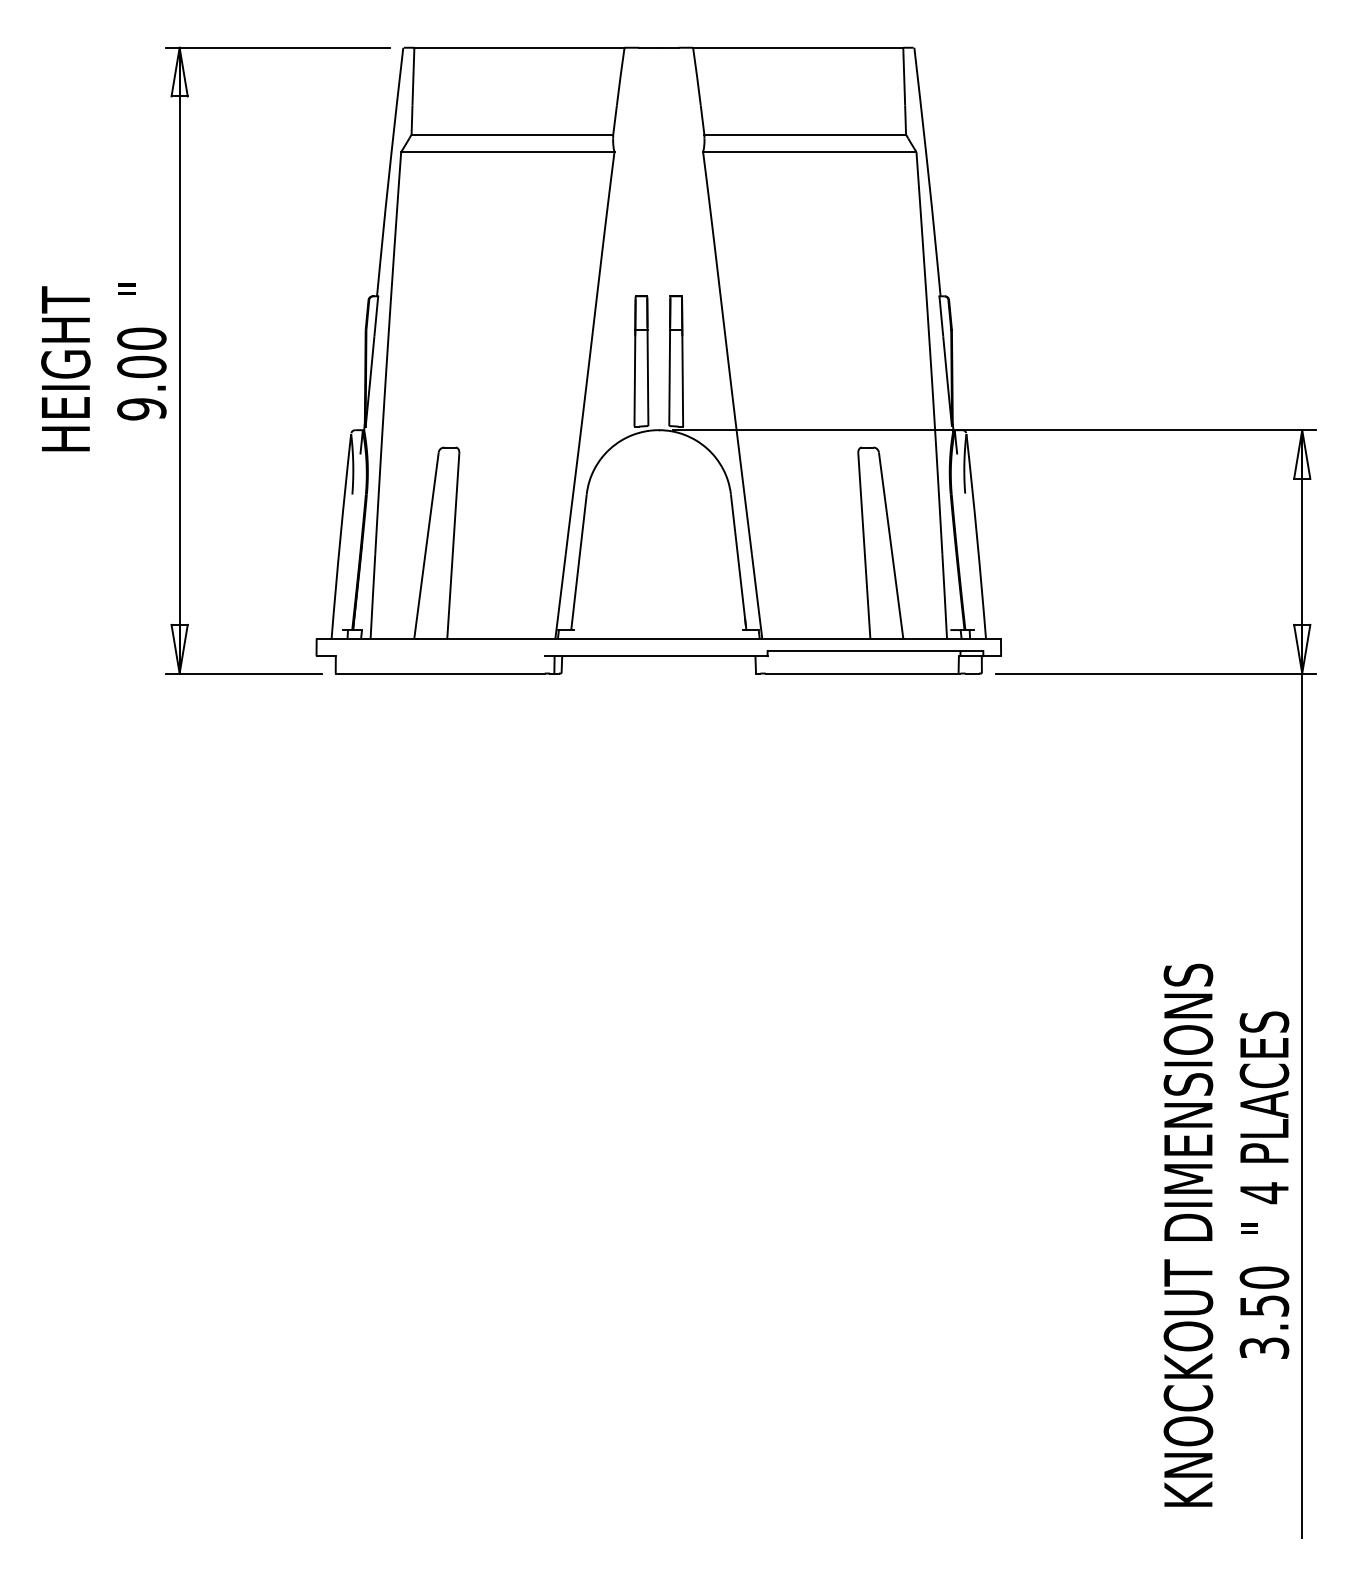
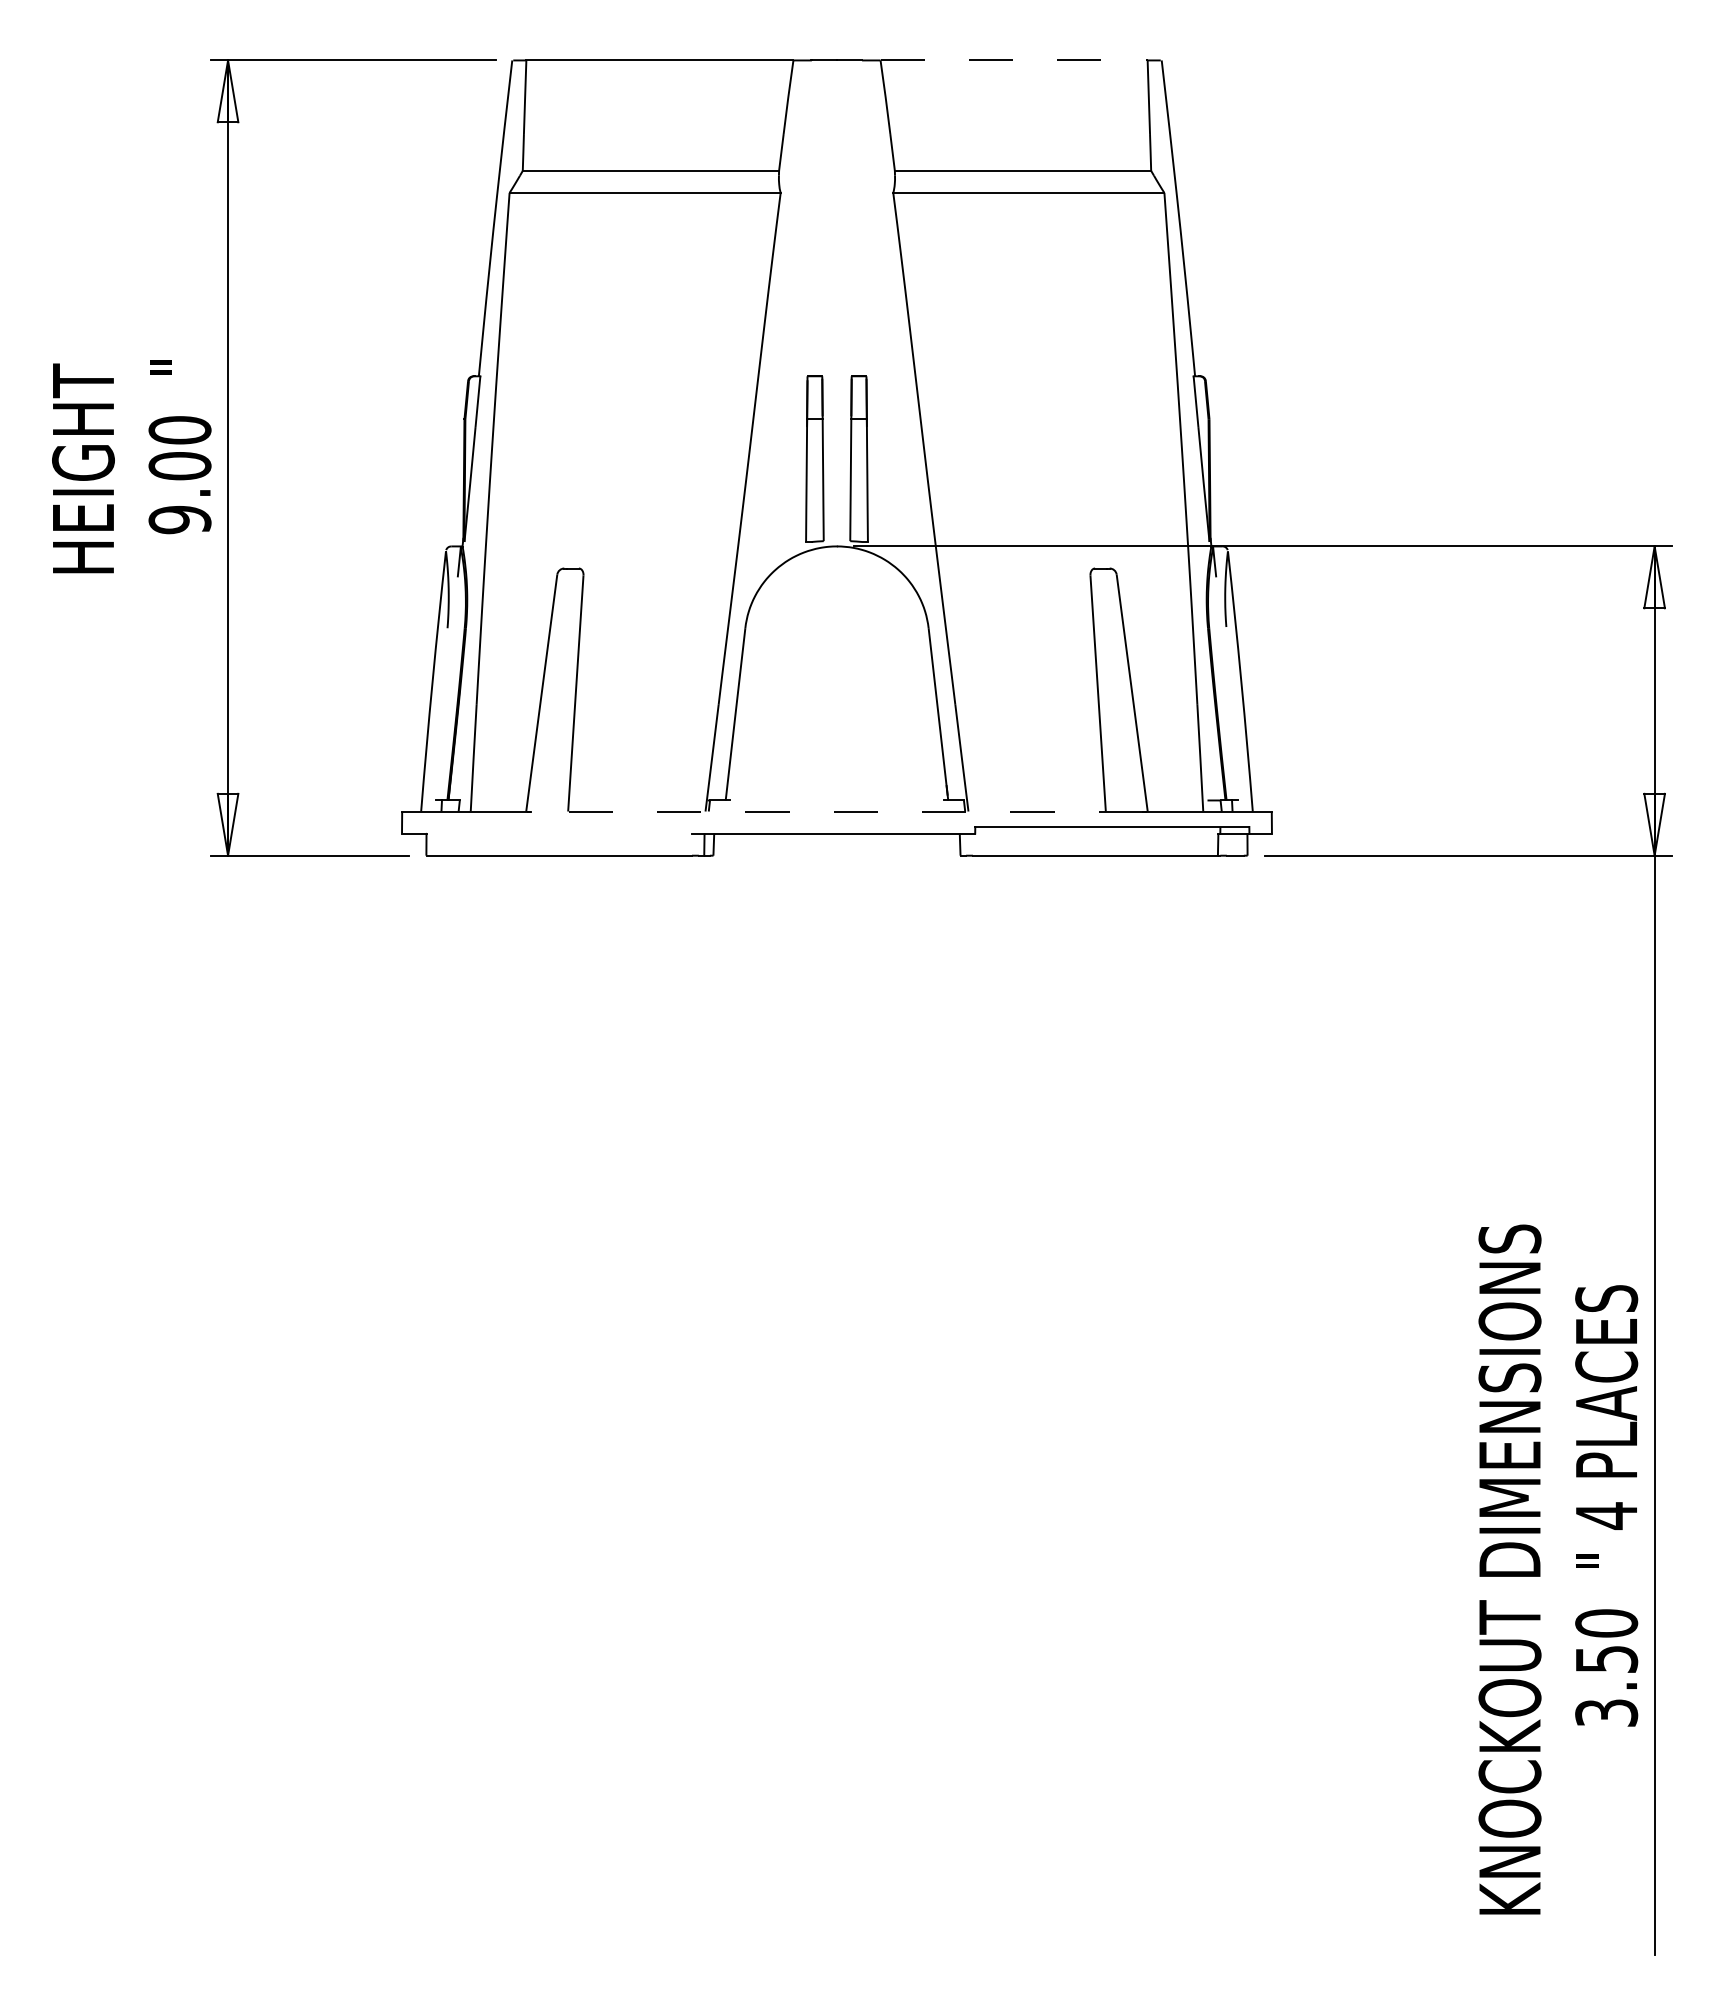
line: (798, 47) -> (1014, 60), solid -> dashed
line: (658, 638) -> (836, 811), solid -> dashed

